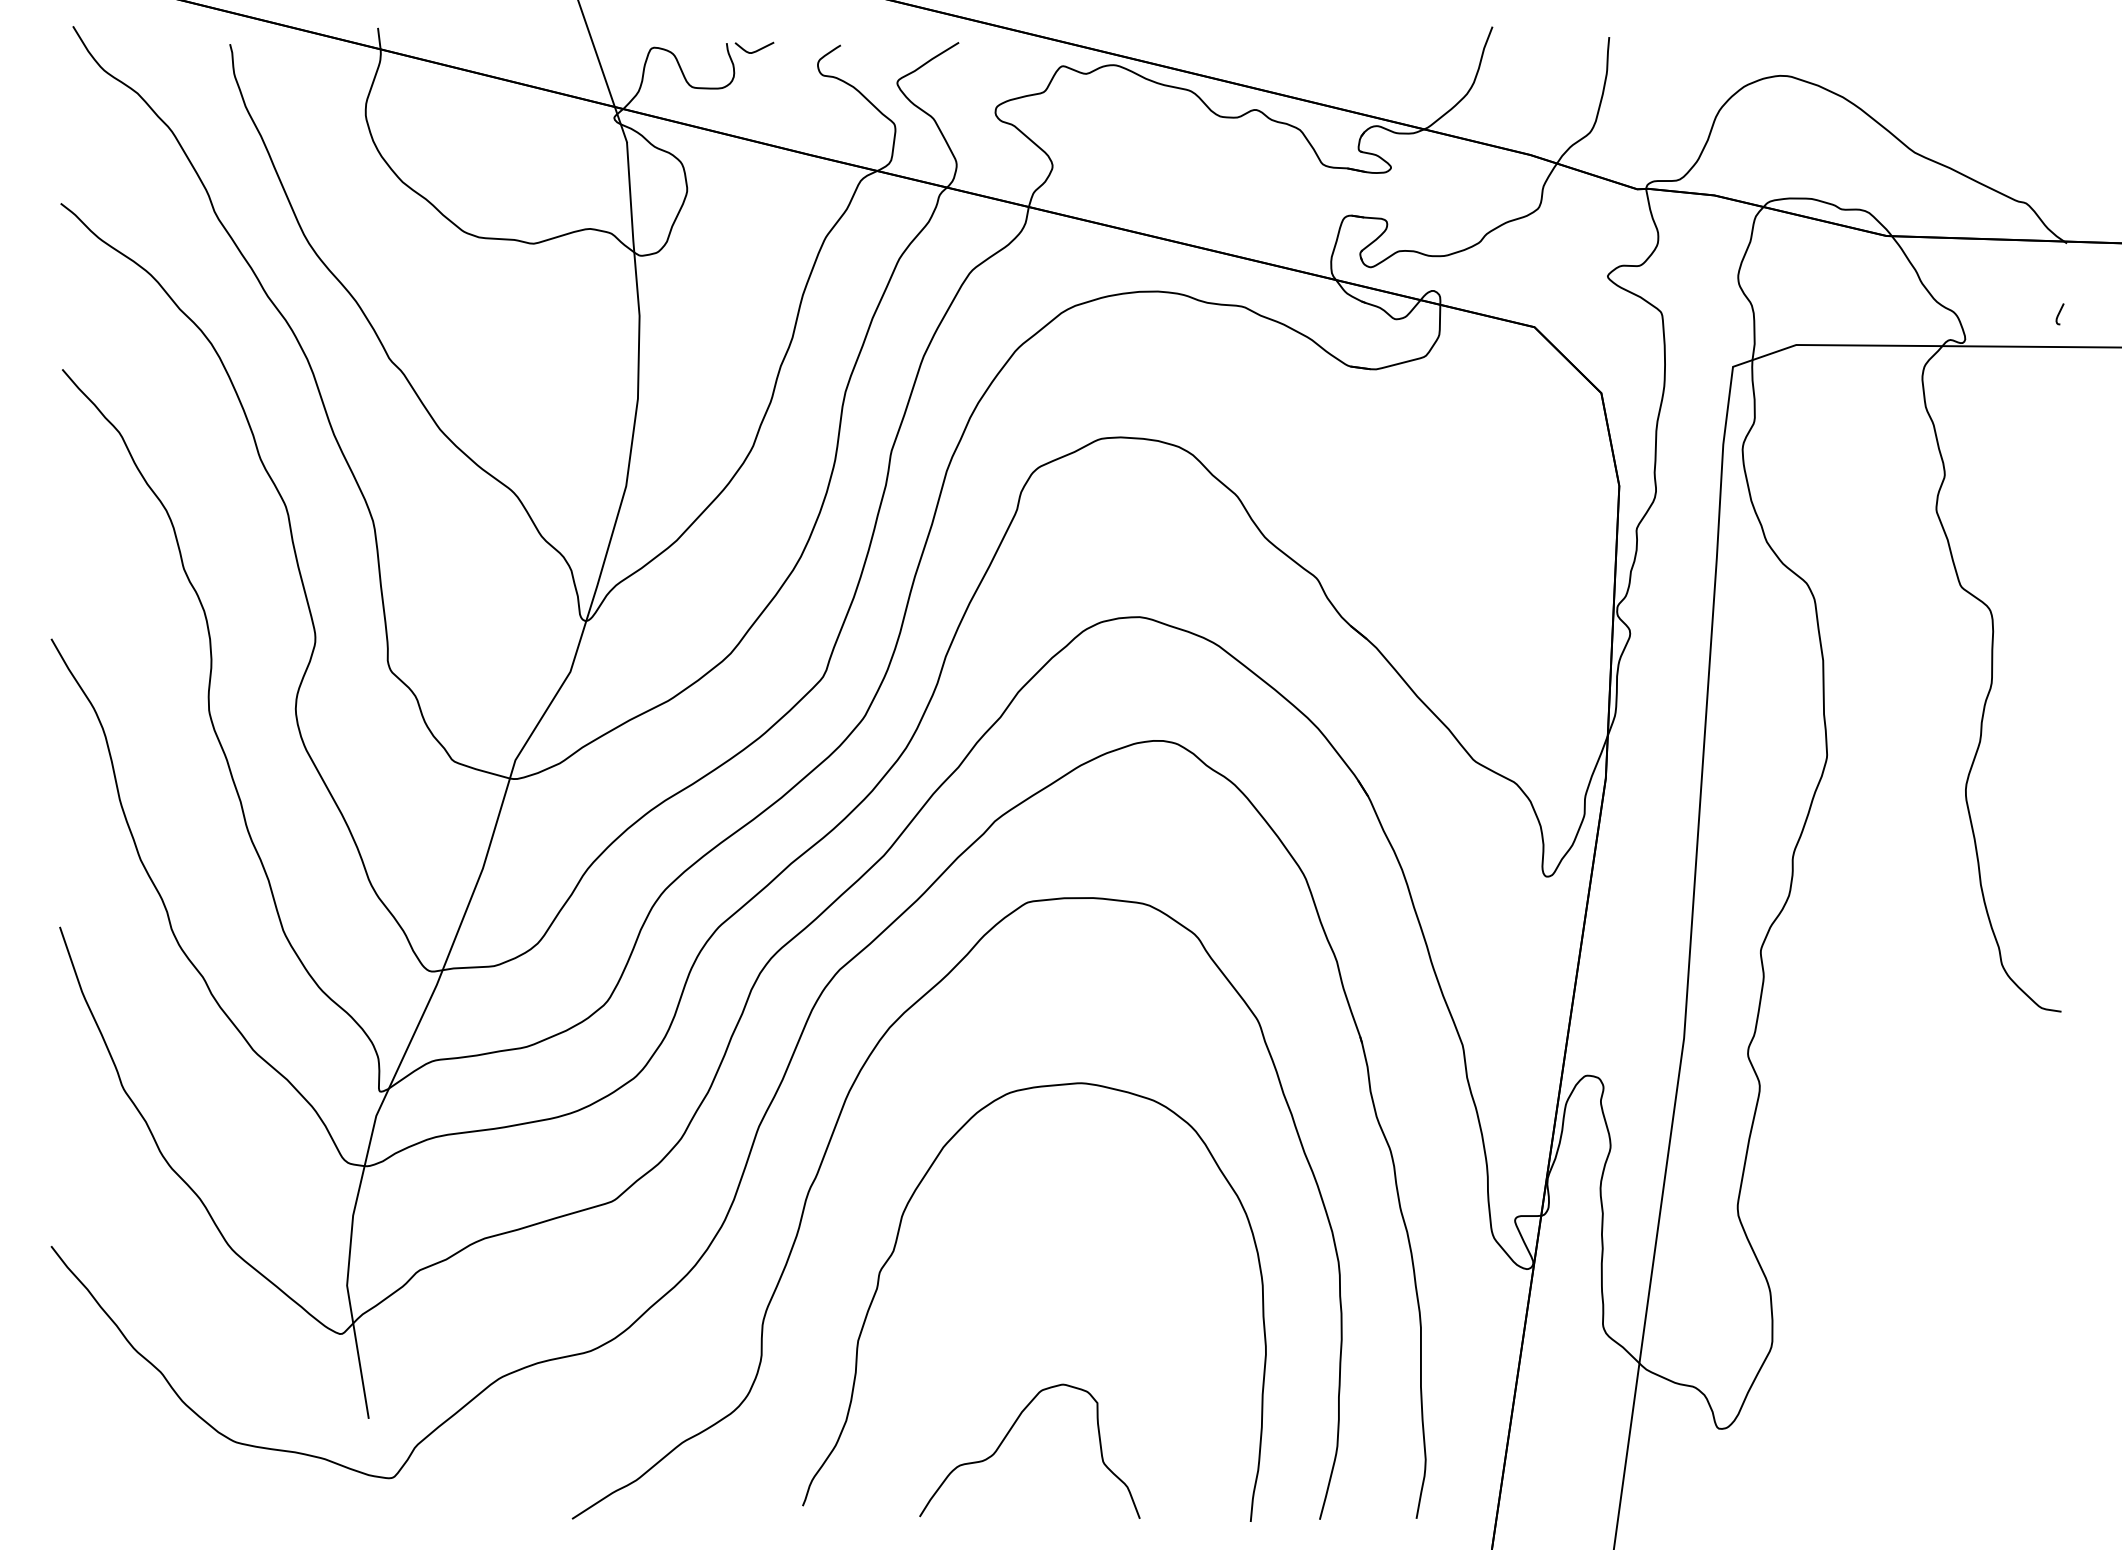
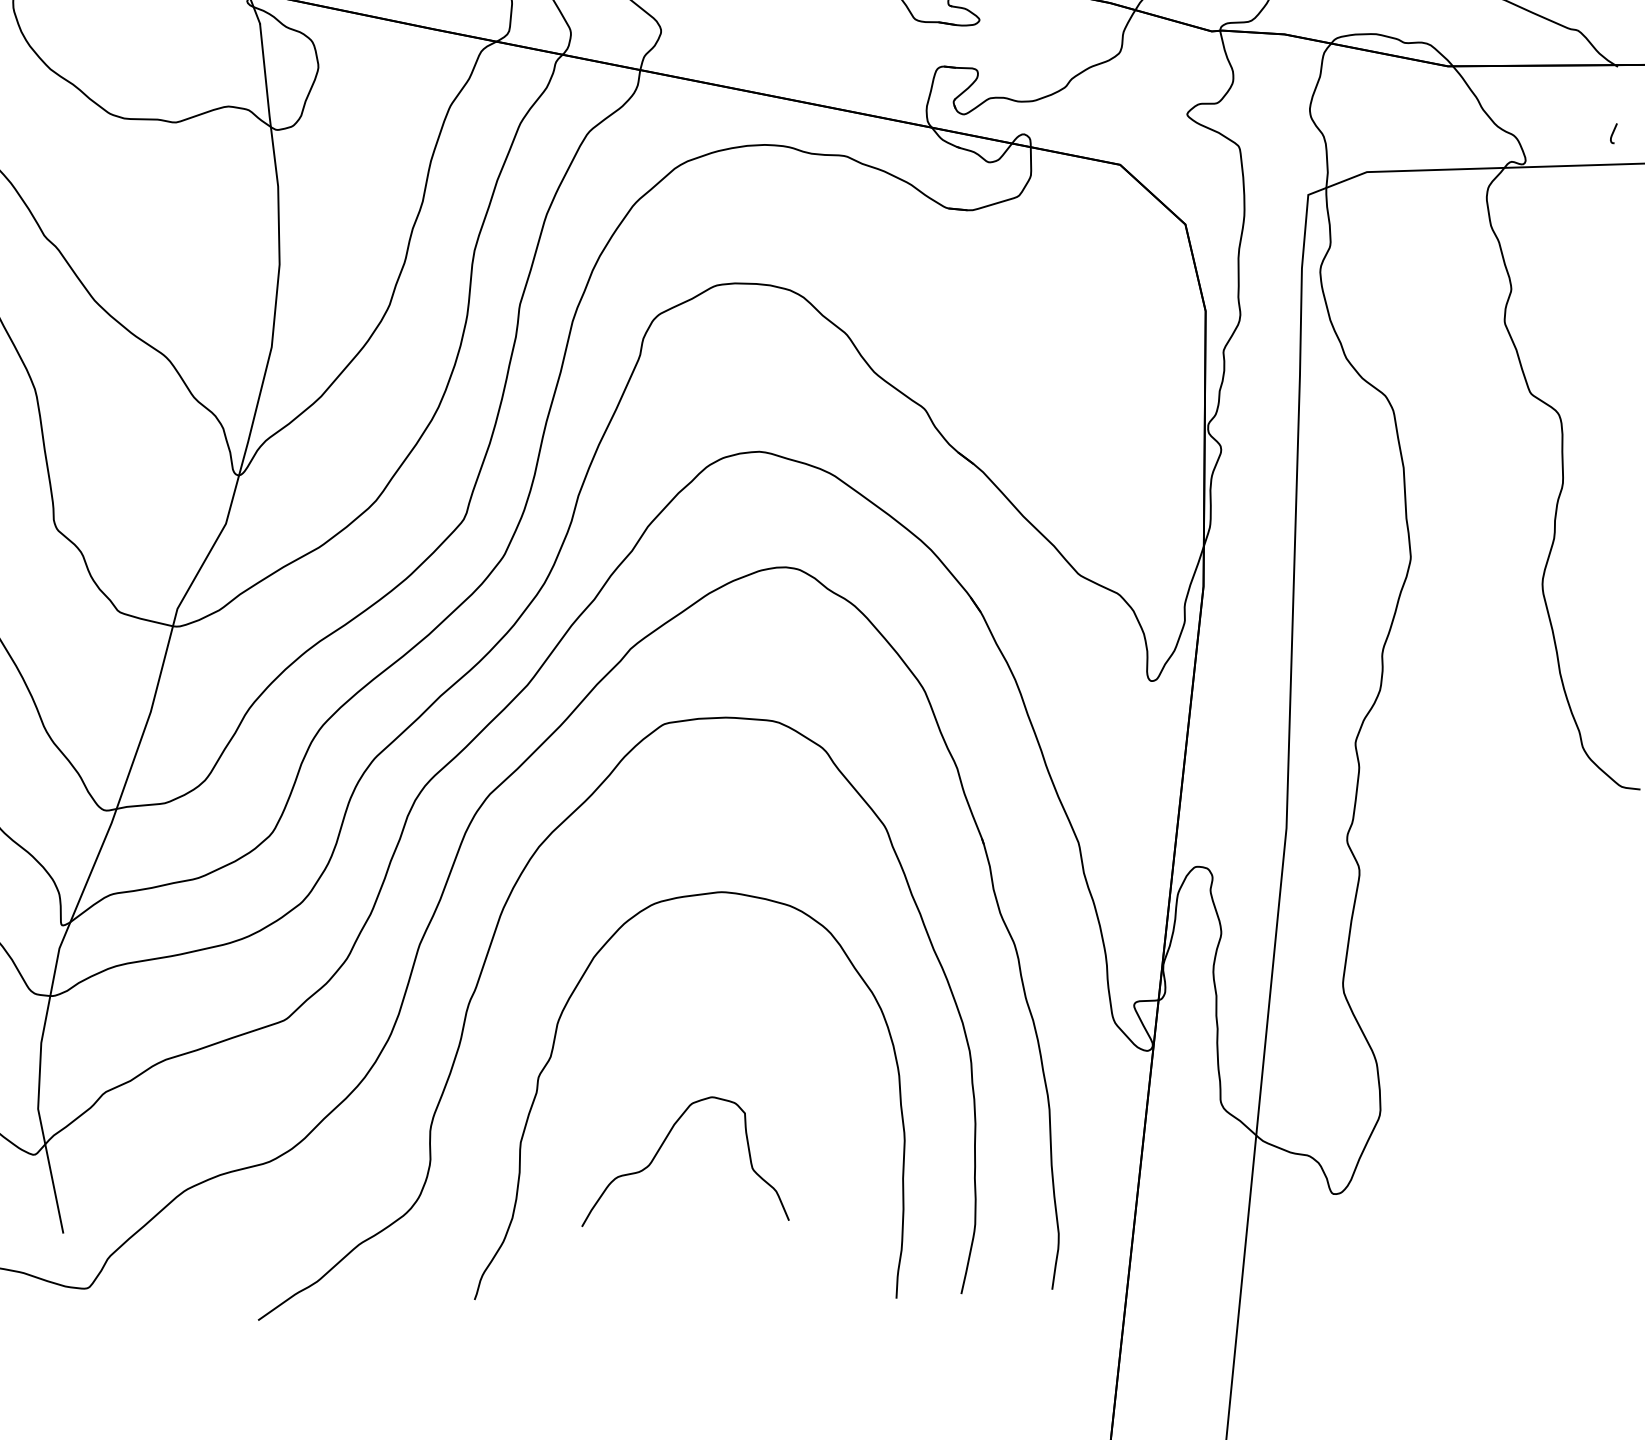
curve: (1008, 1434) -> (662, 1146), moved

